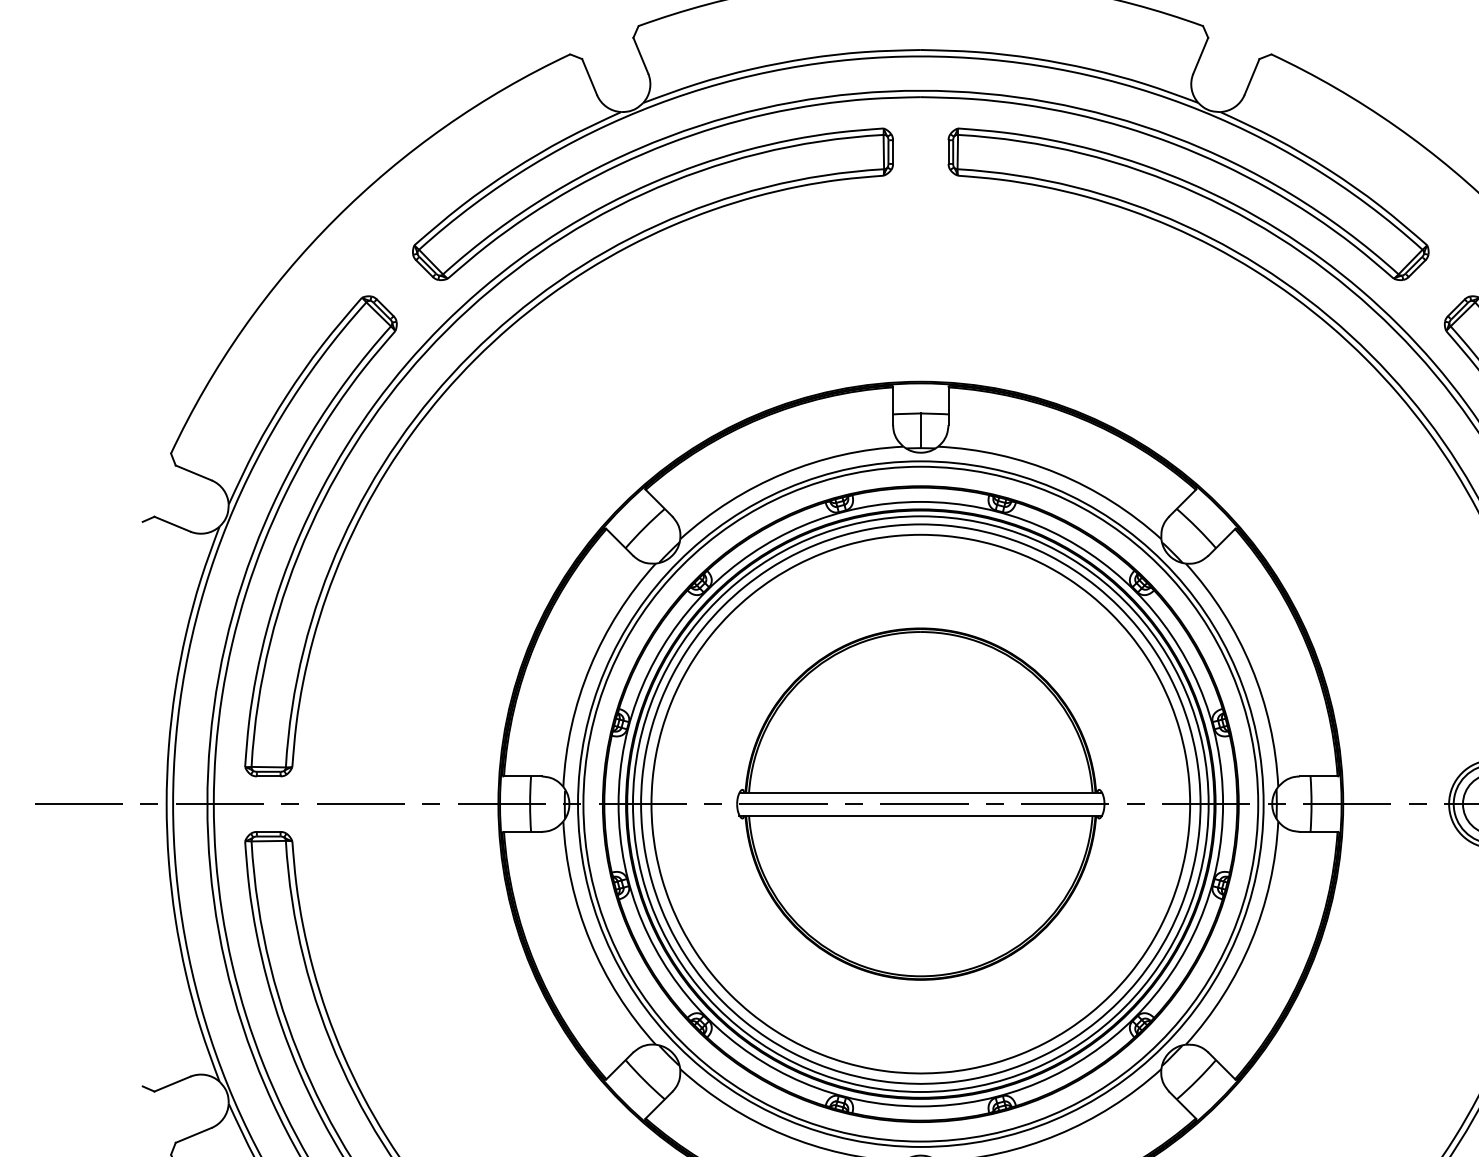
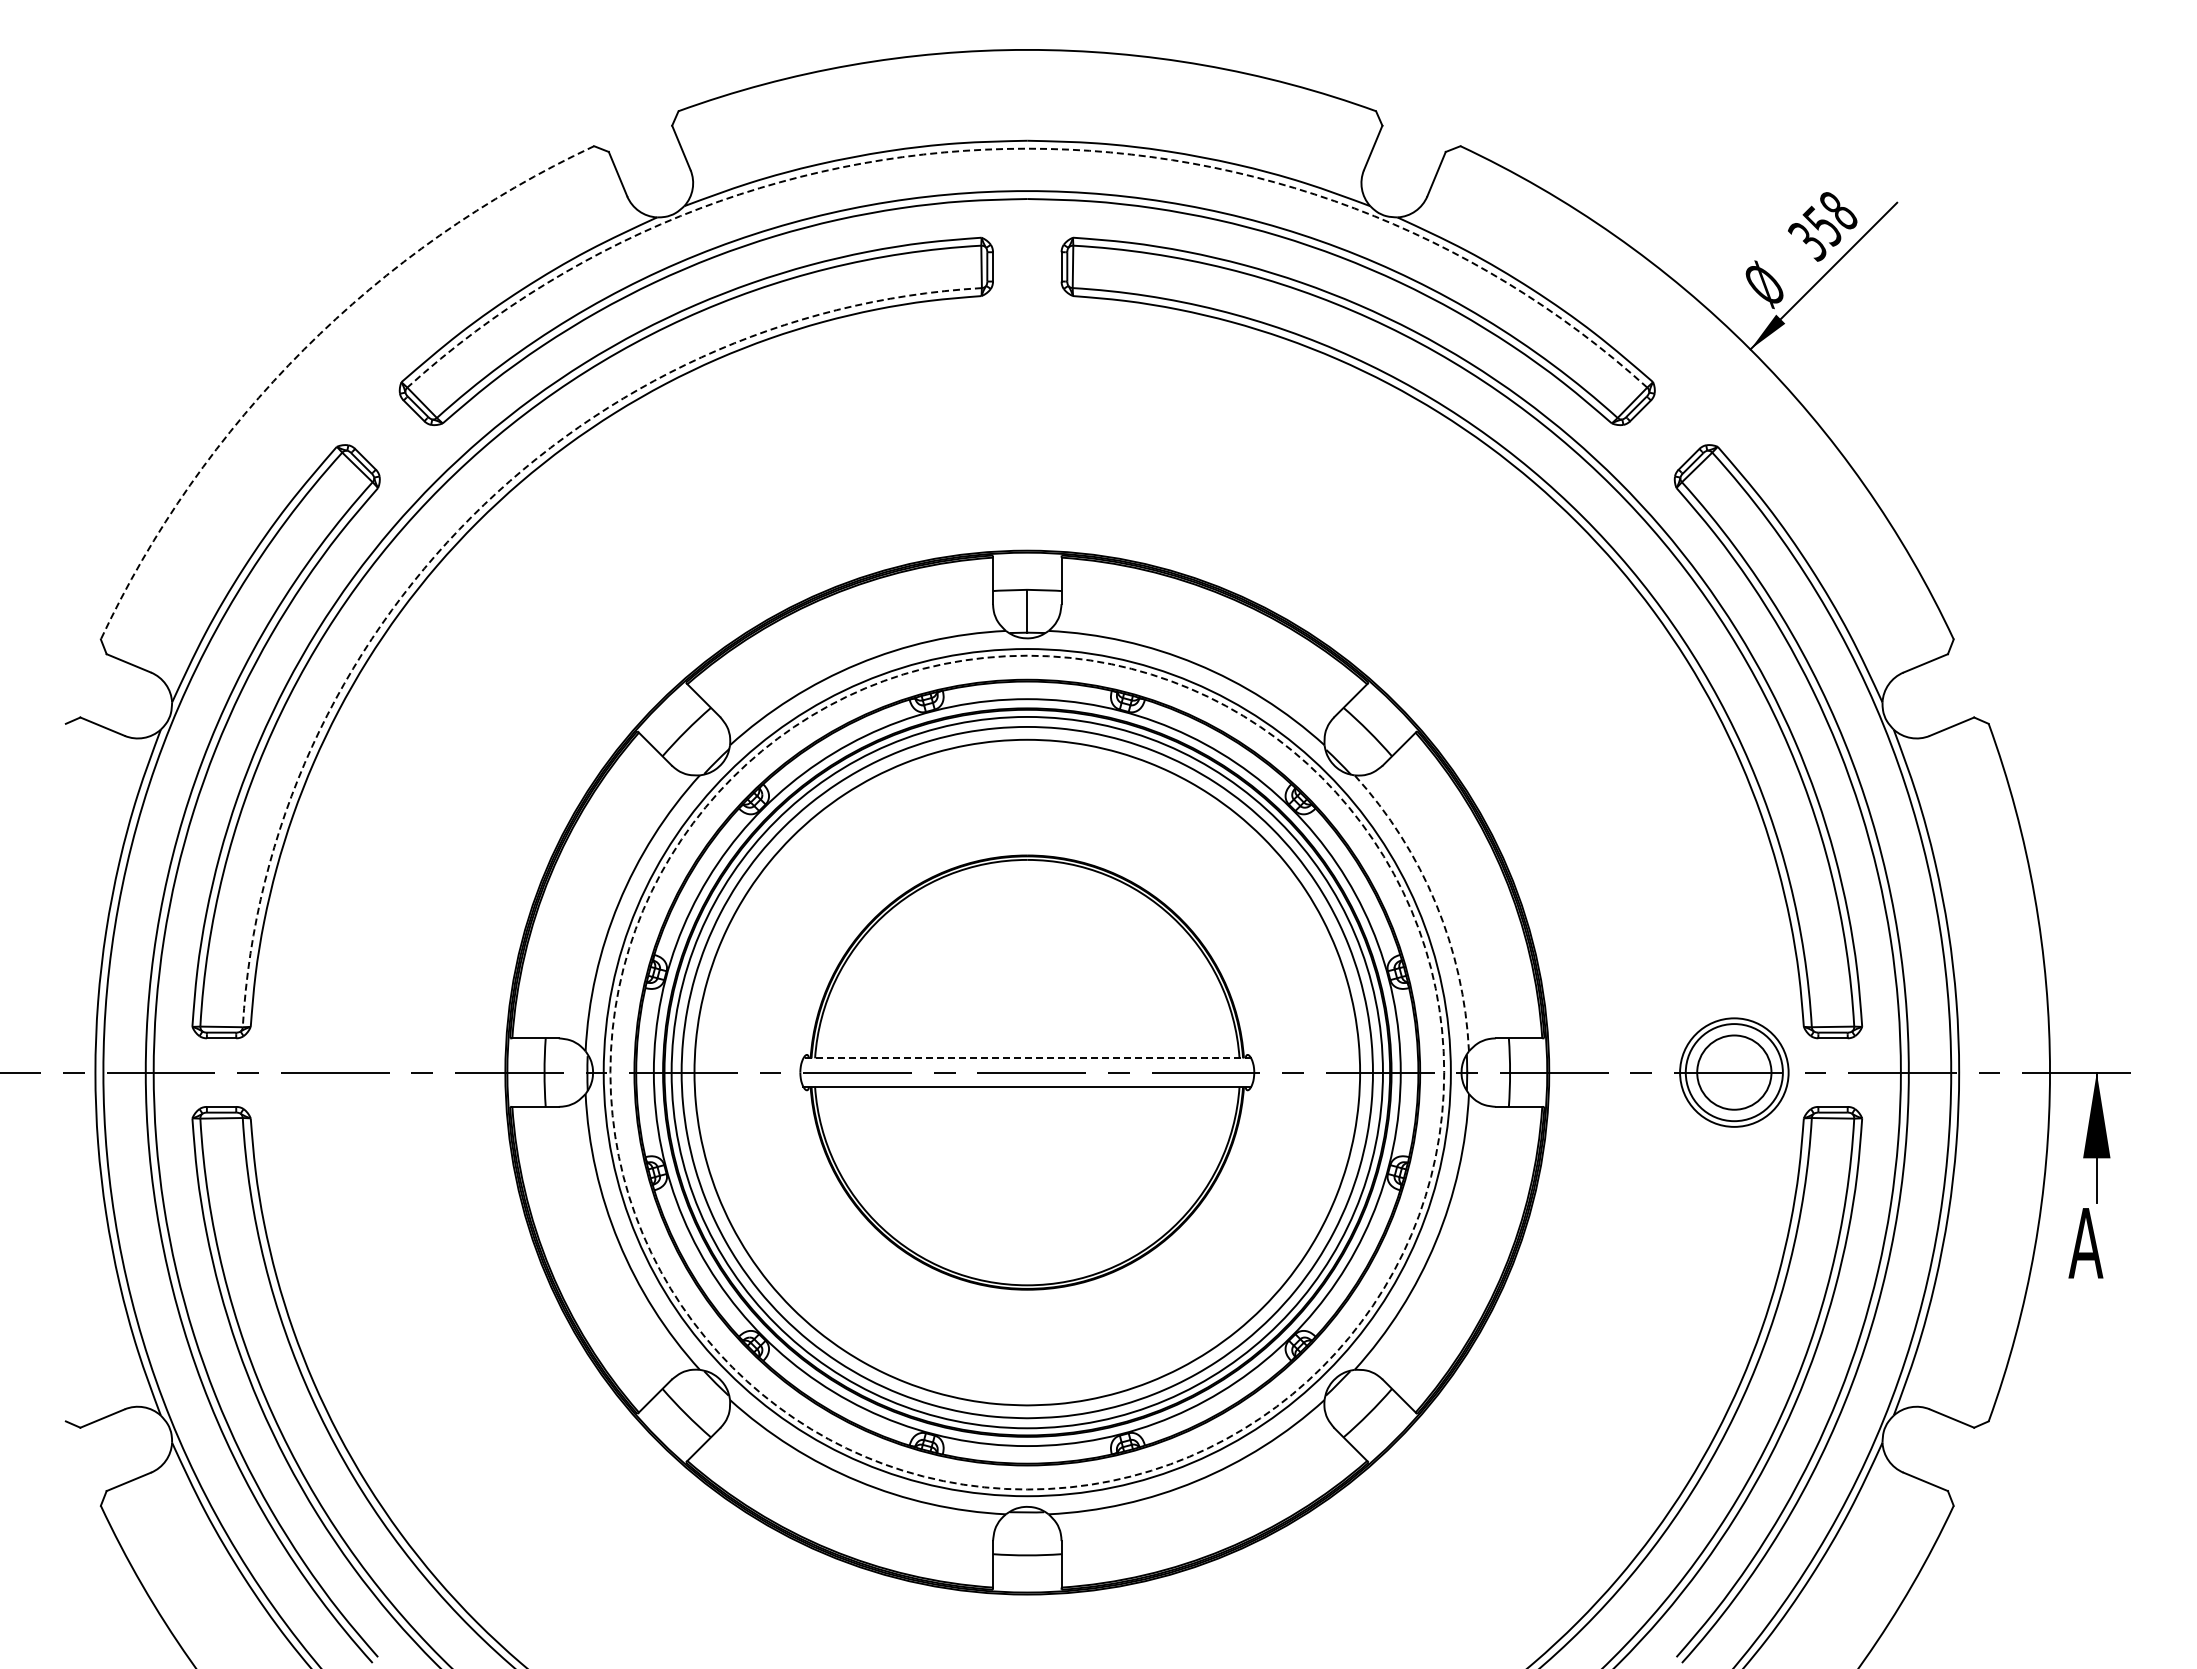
arc: (920, 56) -> (1027, 148), solid -> dashed
arc: (335, 218) -> (304, 349), solid -> dashed
arc: (471, 354) -> (471, 516), solid -> dashed
arc: (1251, 667) -> (1435, 903), solid -> dashed
line: (920, 792) -> (1027, 1058), solid -> dashed
circle: (920, 804) -> (1027, 1072), solid -> dashed

